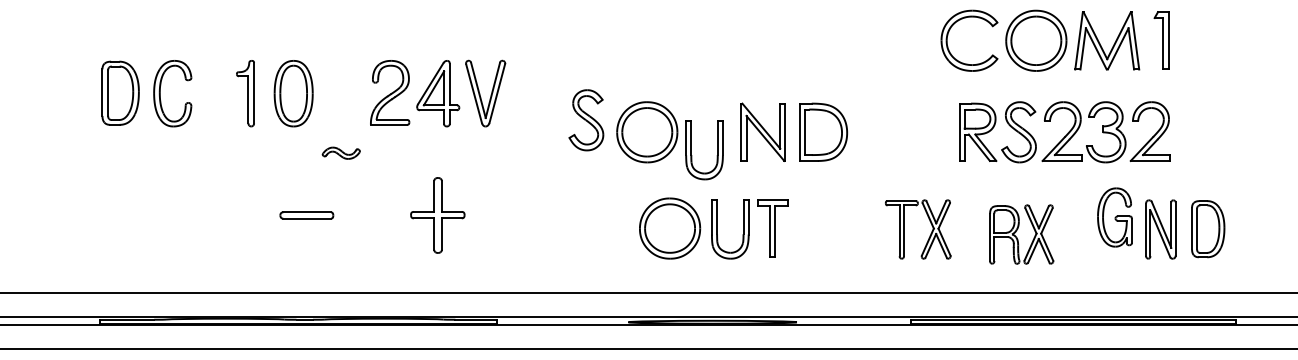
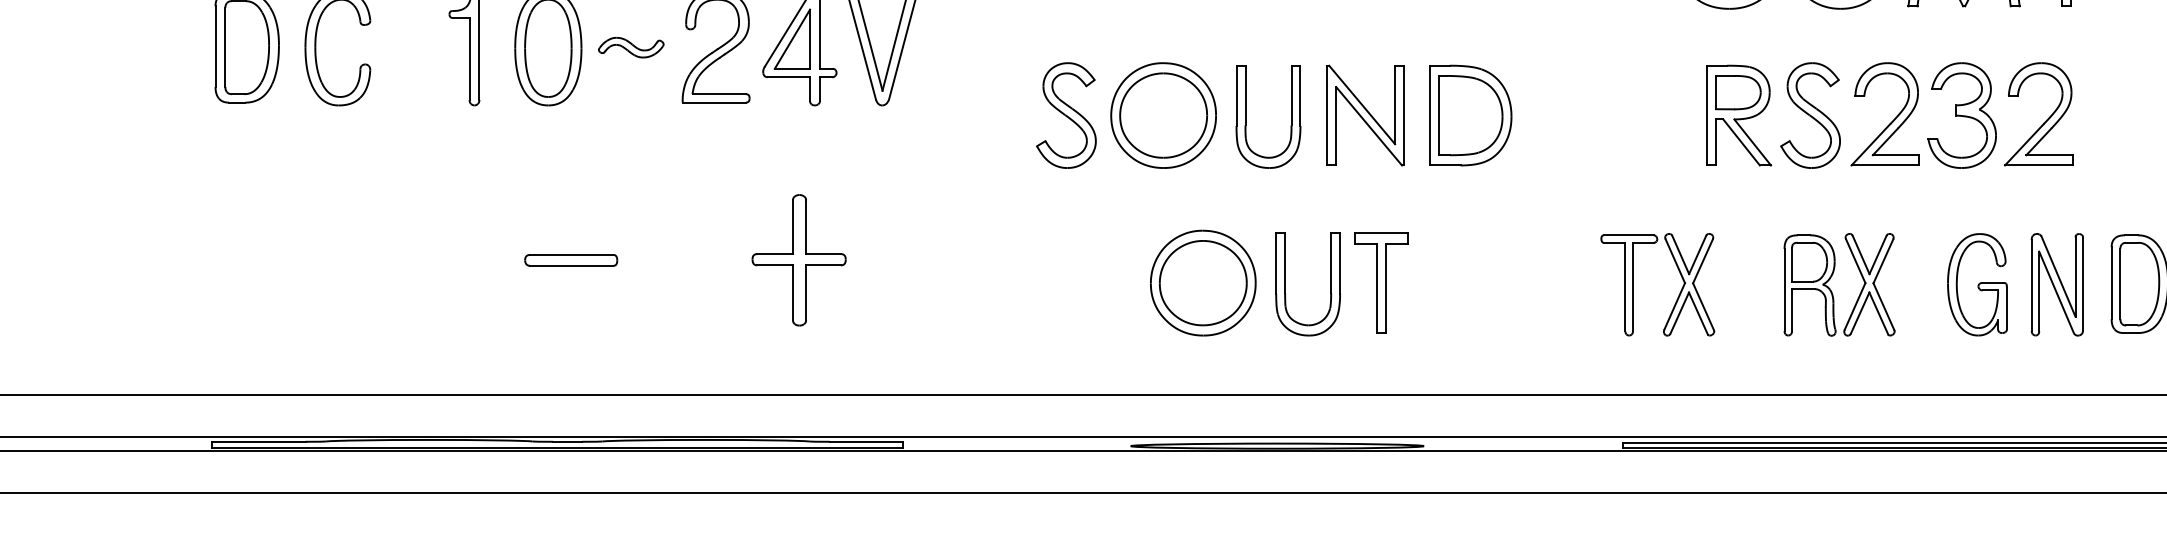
part: (586, 120) -> (1066, 115), moved
part: (691, 150) -> (1245, 117), moved
part: (340, 152) -> (629, 46), moved
part: (1114, 217) -> (1976, 284), moved
part: (1021, 234) -> (1839, 284), moved
part: (929, 235) -> (1677, 295), moved

